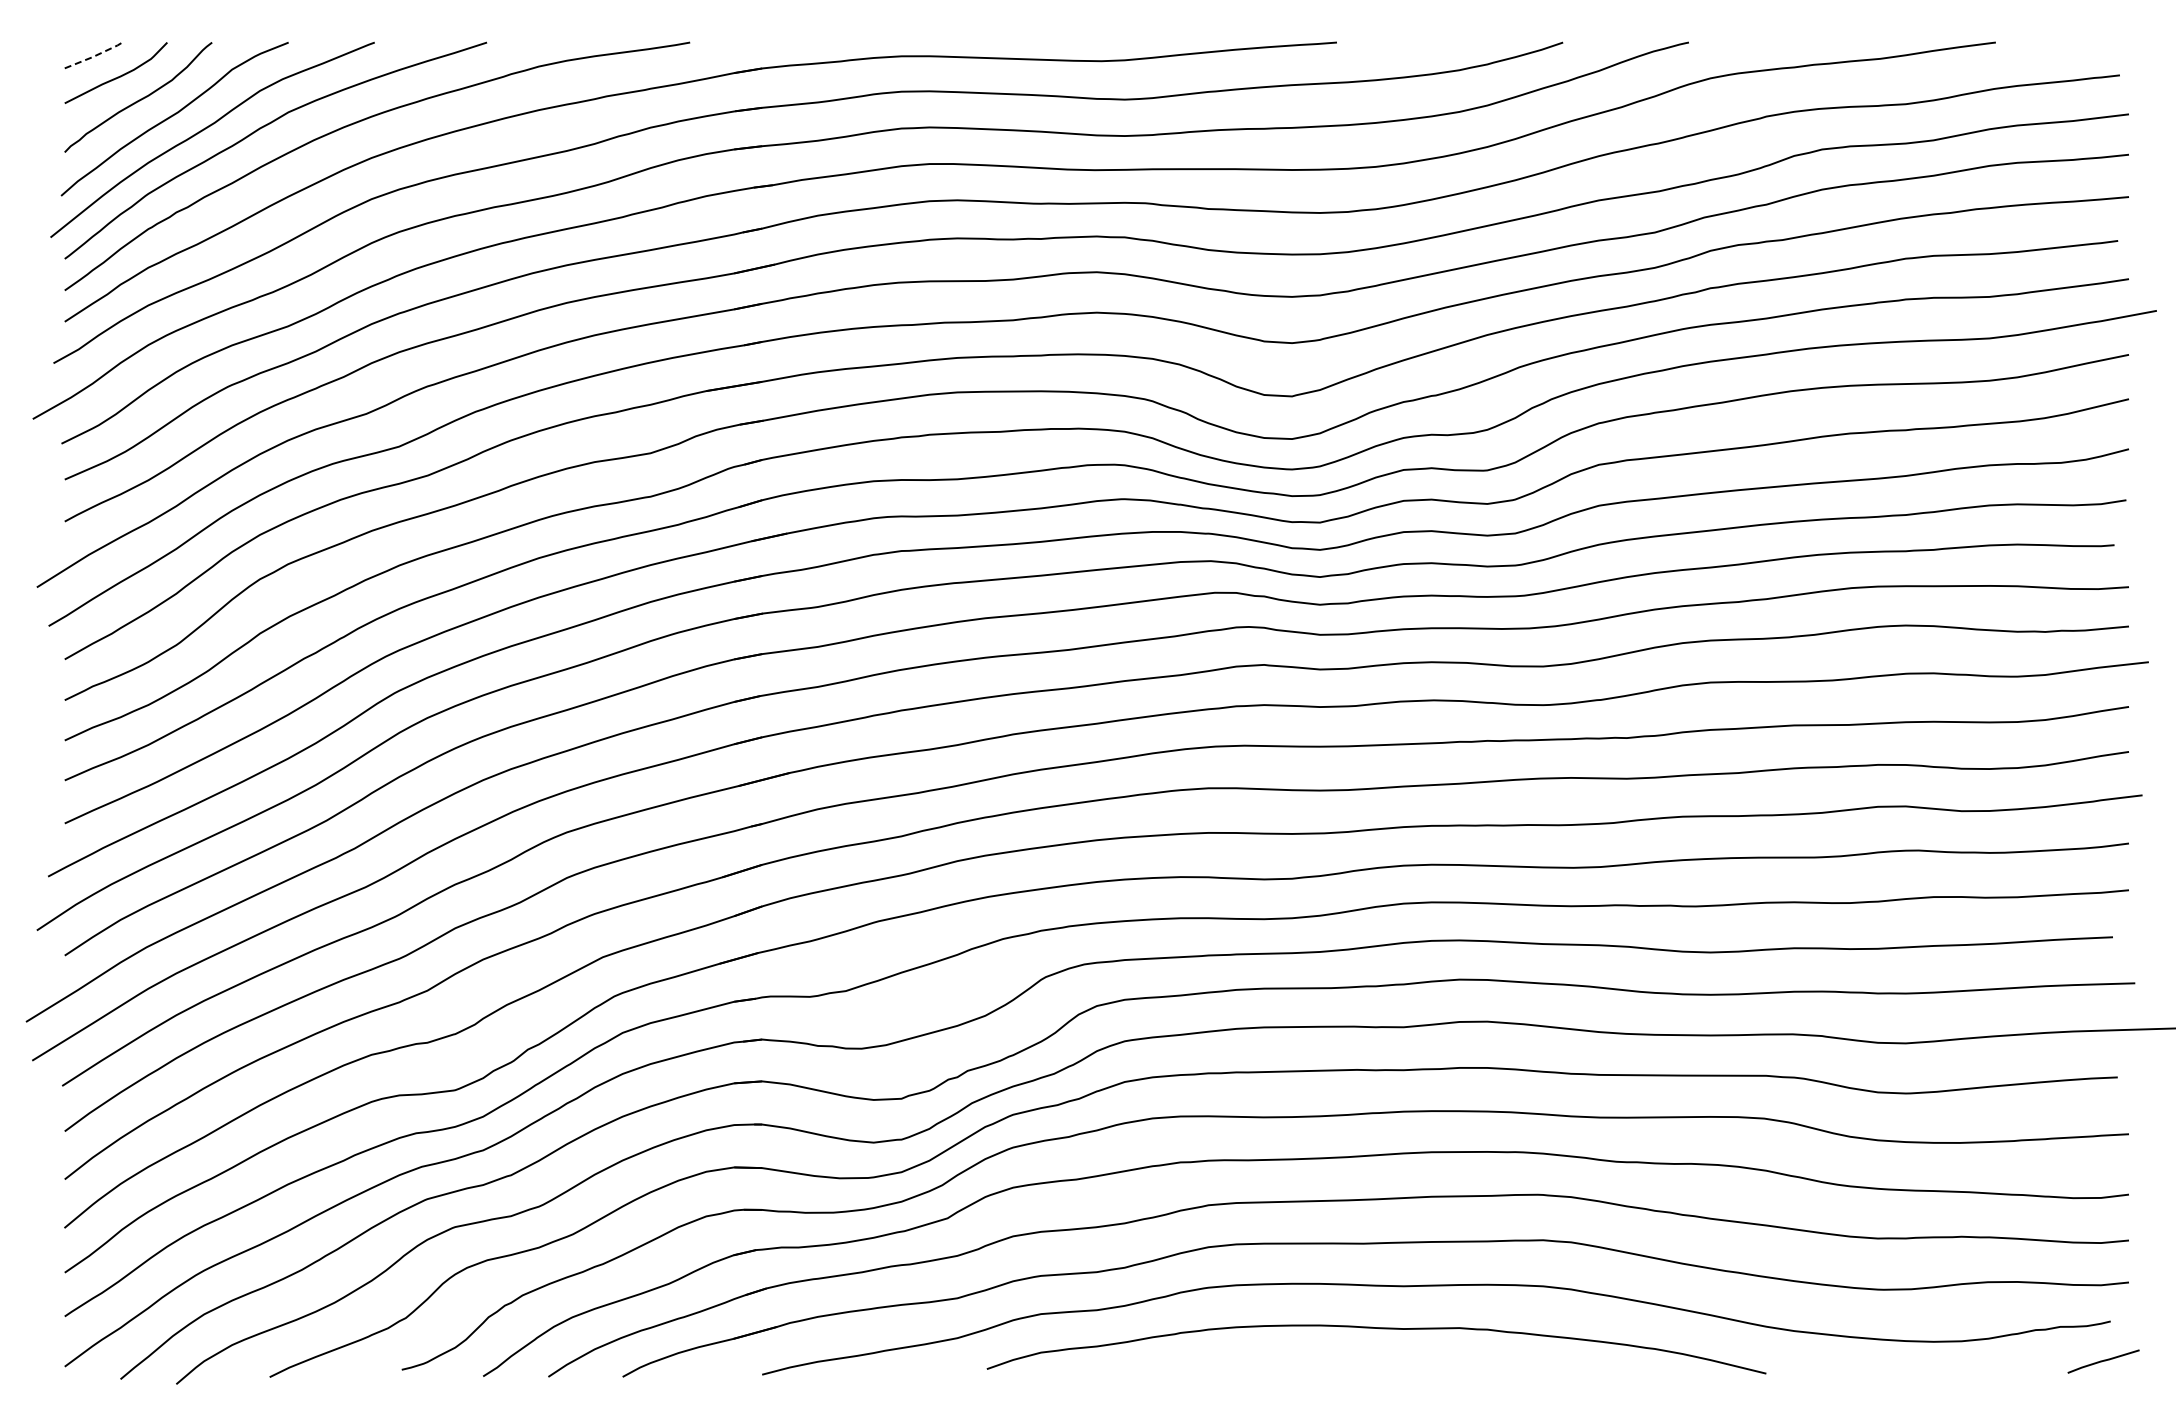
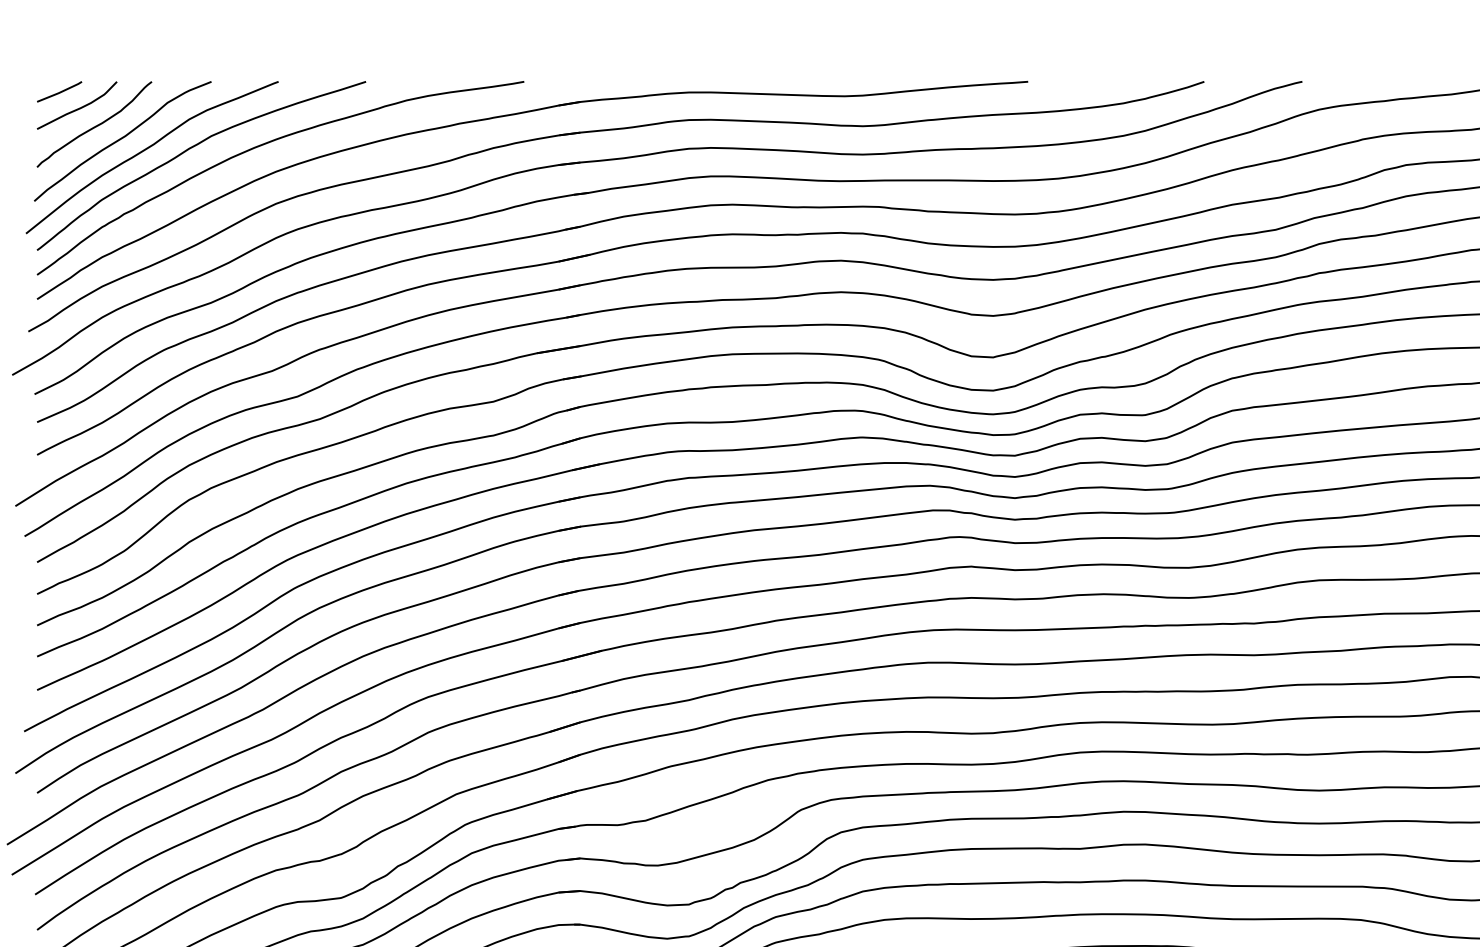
line: (94, 56) -> (60, 92), dashed -> solid

